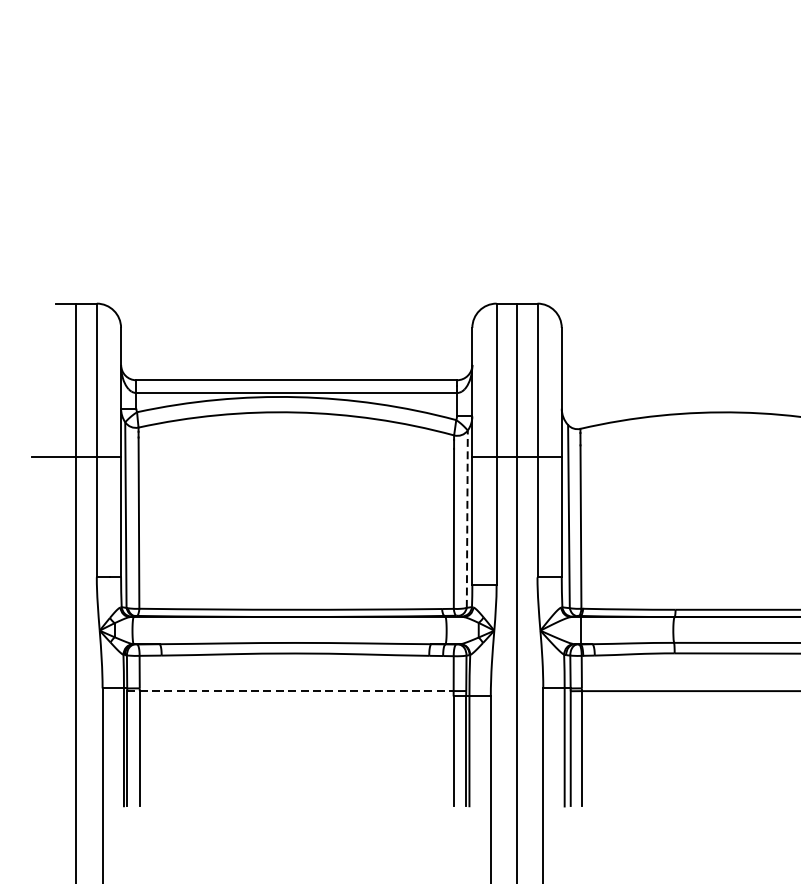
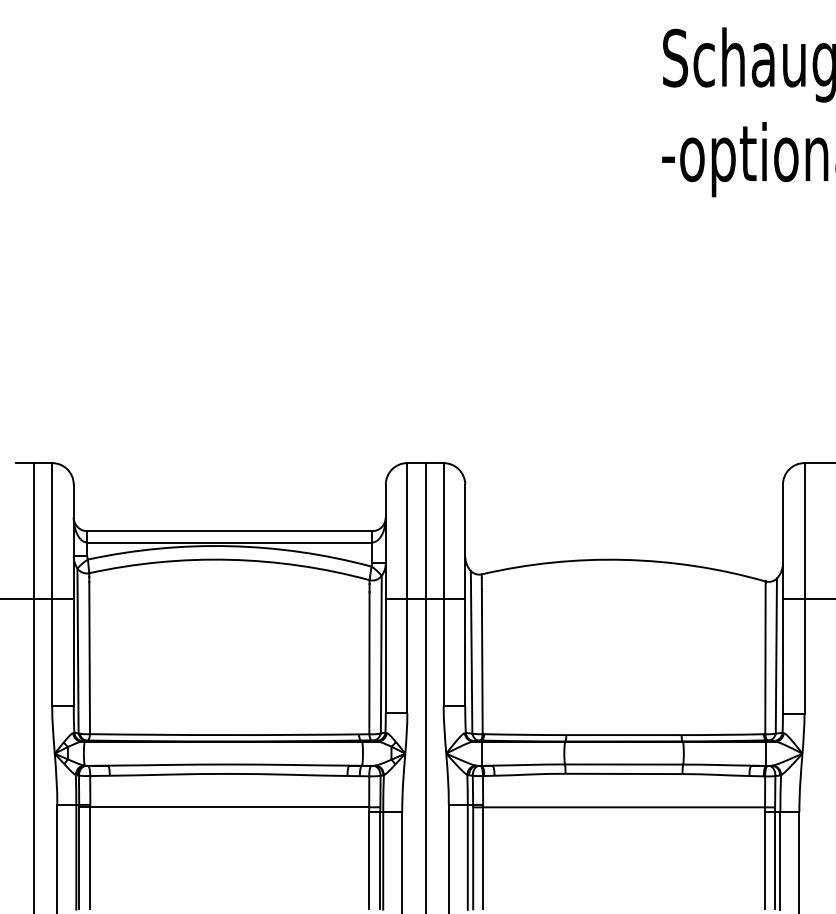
line: (467, 519) -> (381, 654), dashed -> solid
line: (290, 691) -> (224, 807), dashed -> solid

